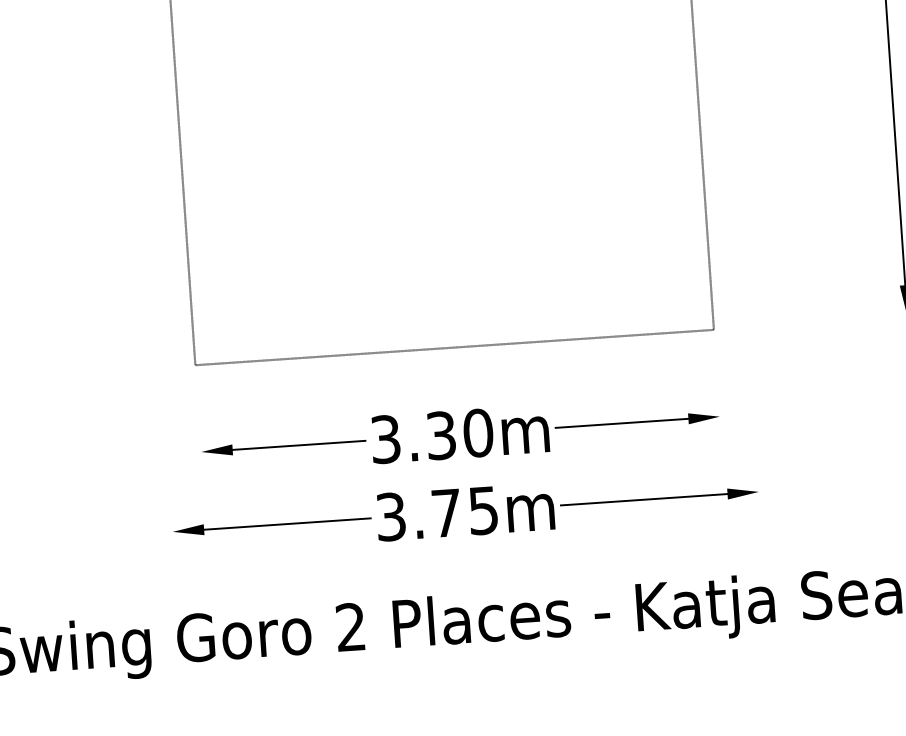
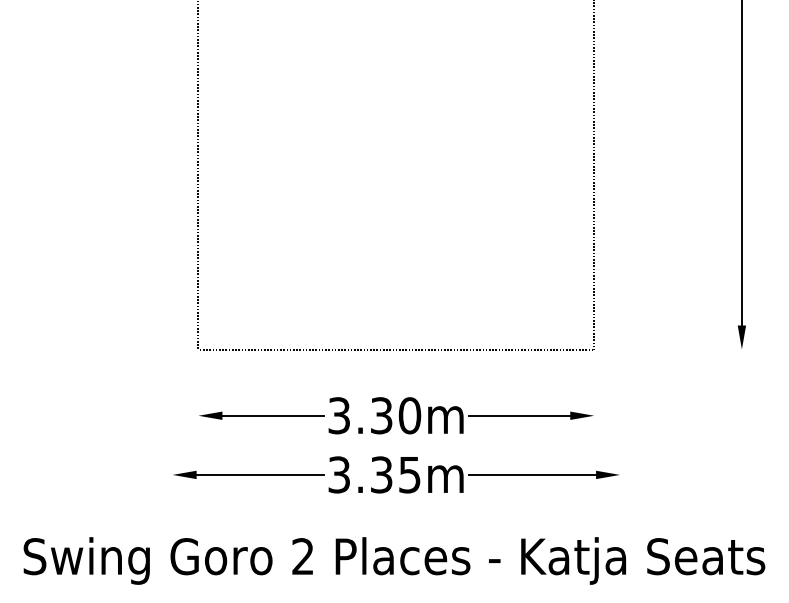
text: (446, 512) -> (381, 474), 3.75m -> 3.35m

